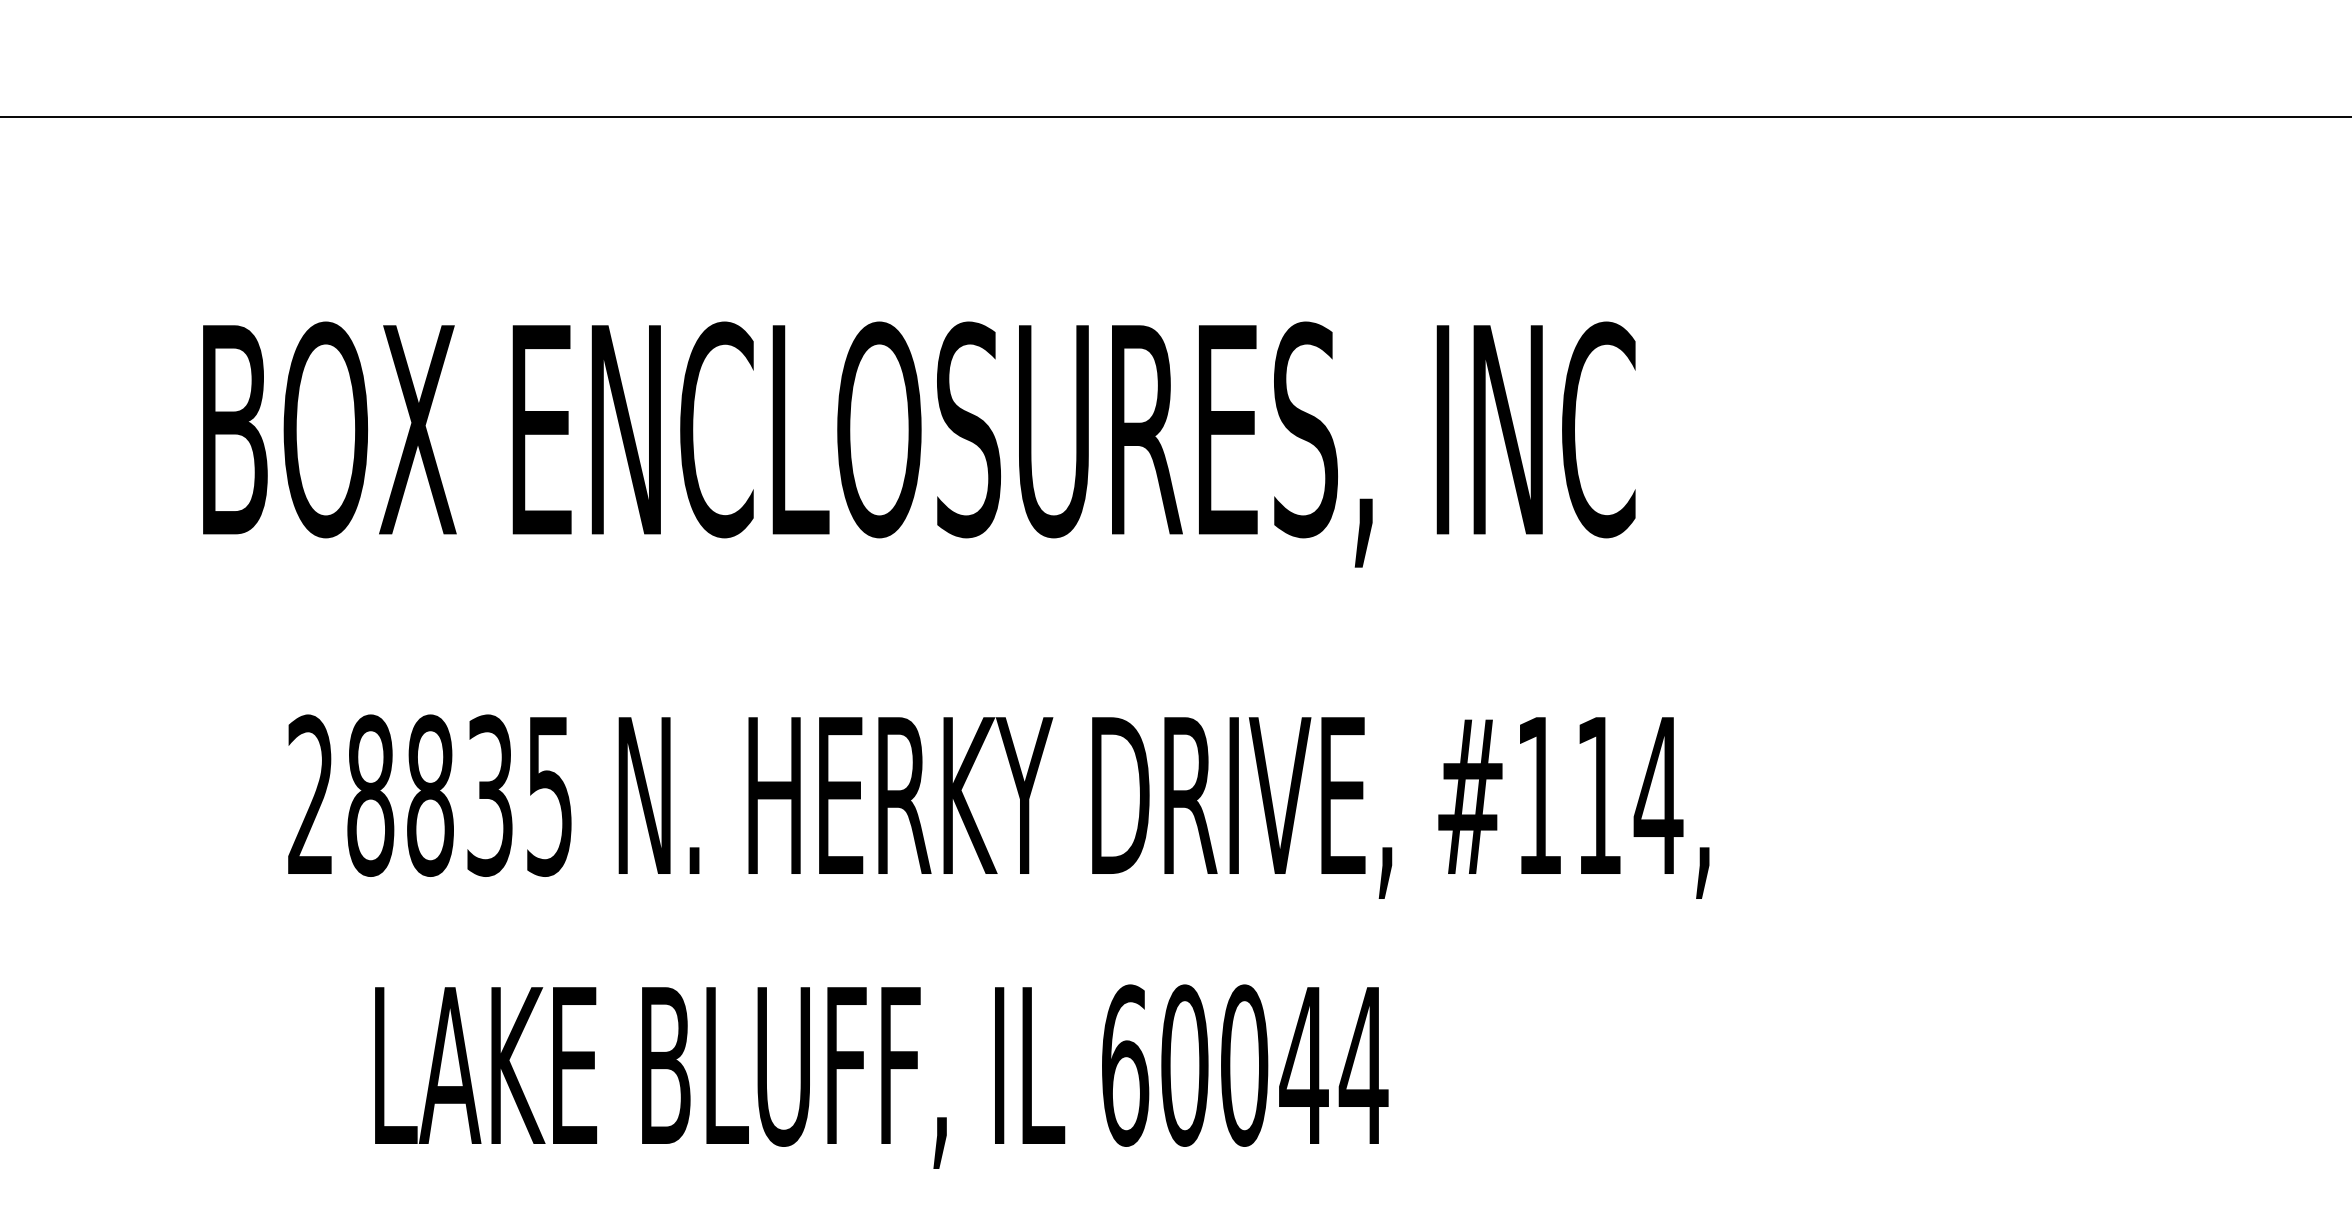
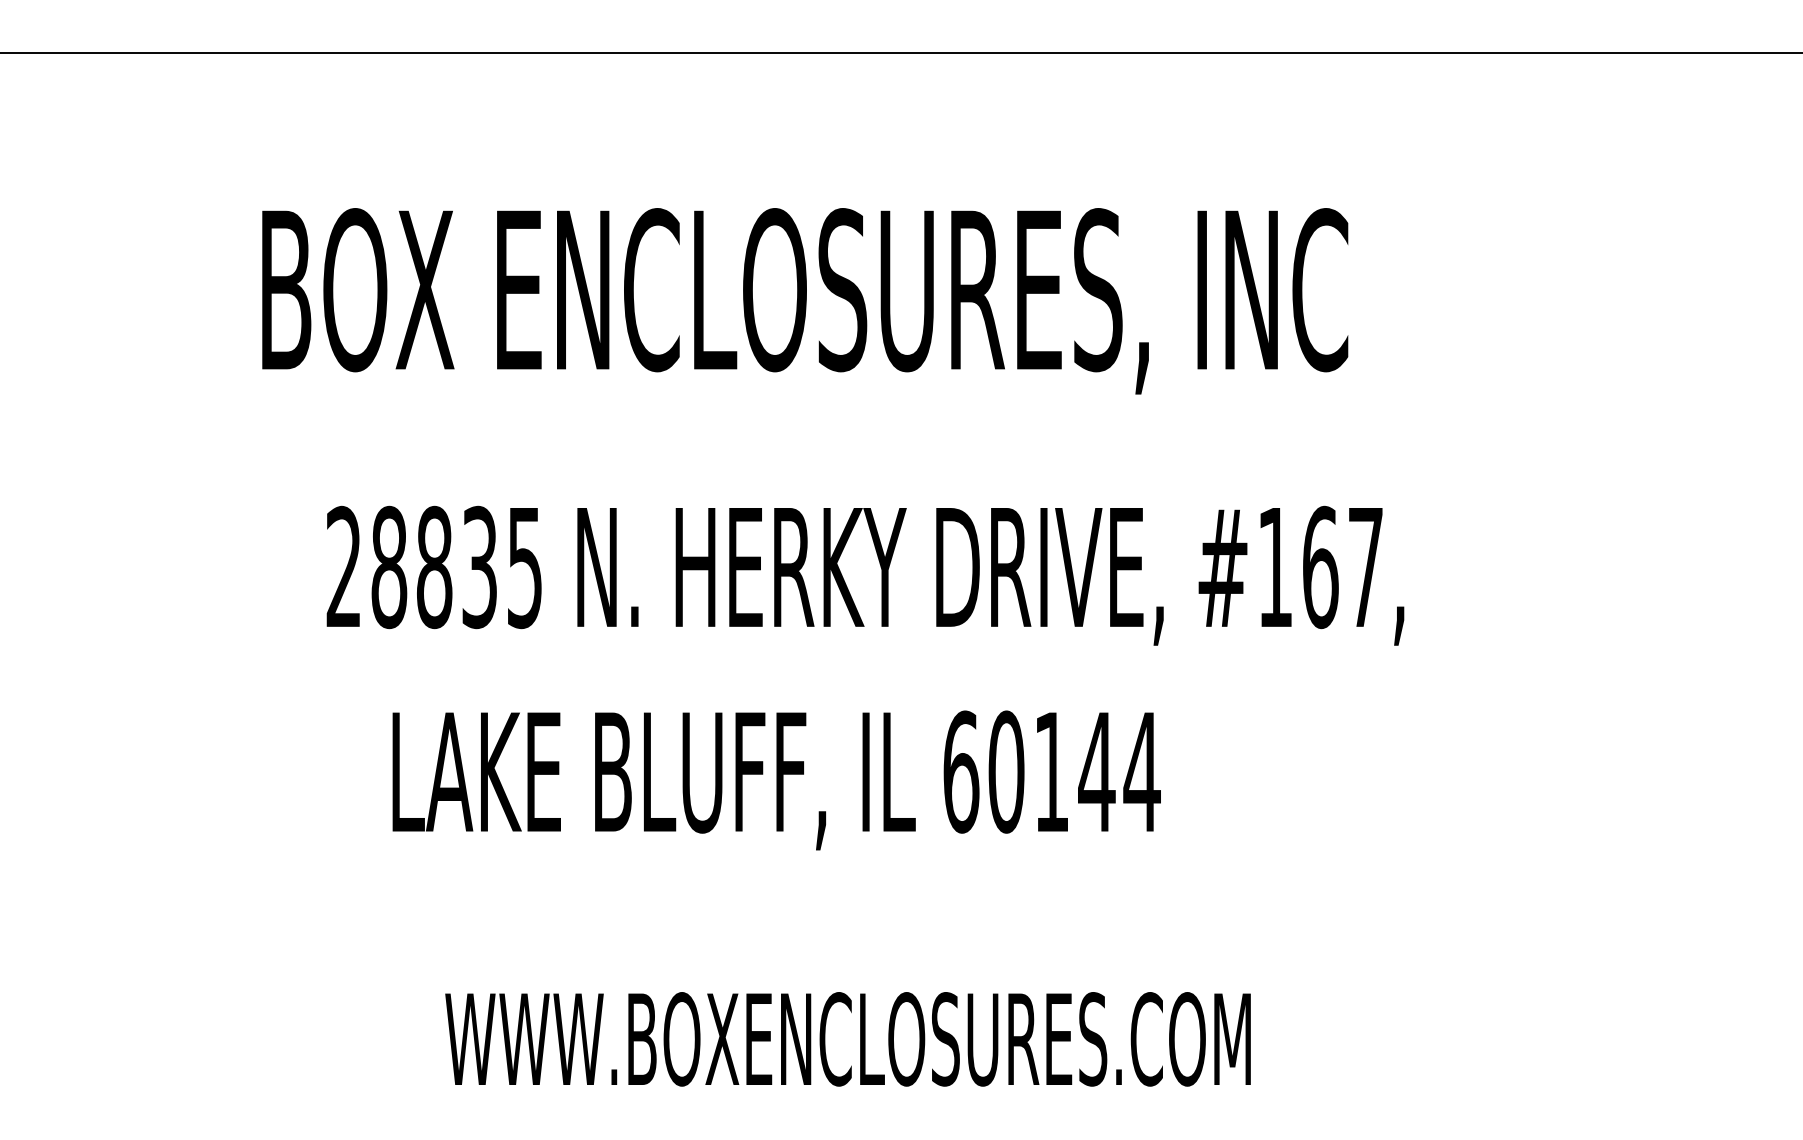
text: (1629, 795) -> (1343, 567), #114, -> #167,
text: (1244, 1064) -> (1051, 771), 60044 -> 60144

